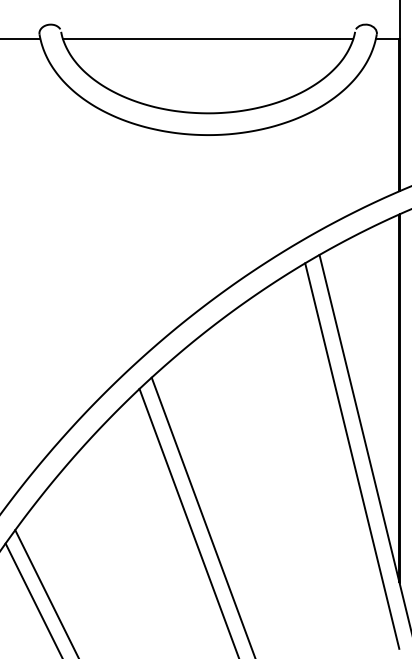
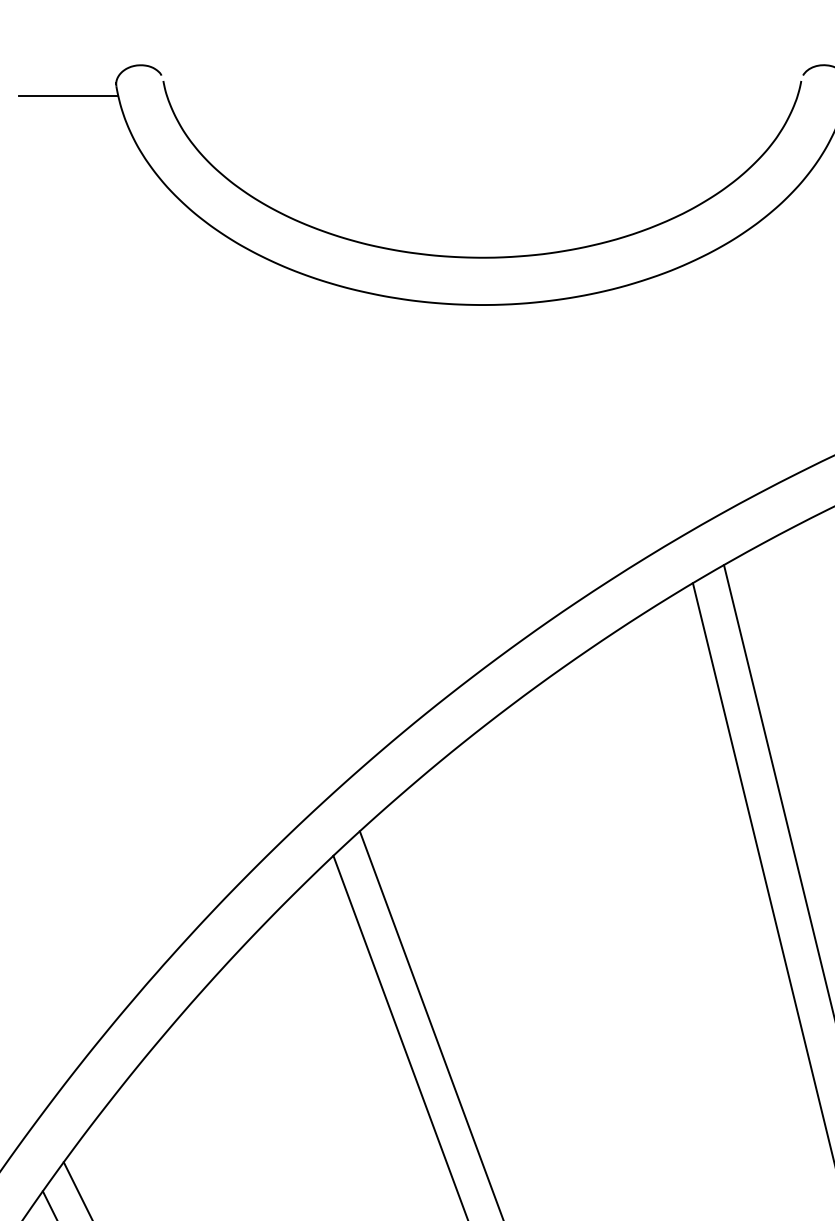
line: (207, 38) -> (480, 95), removed

